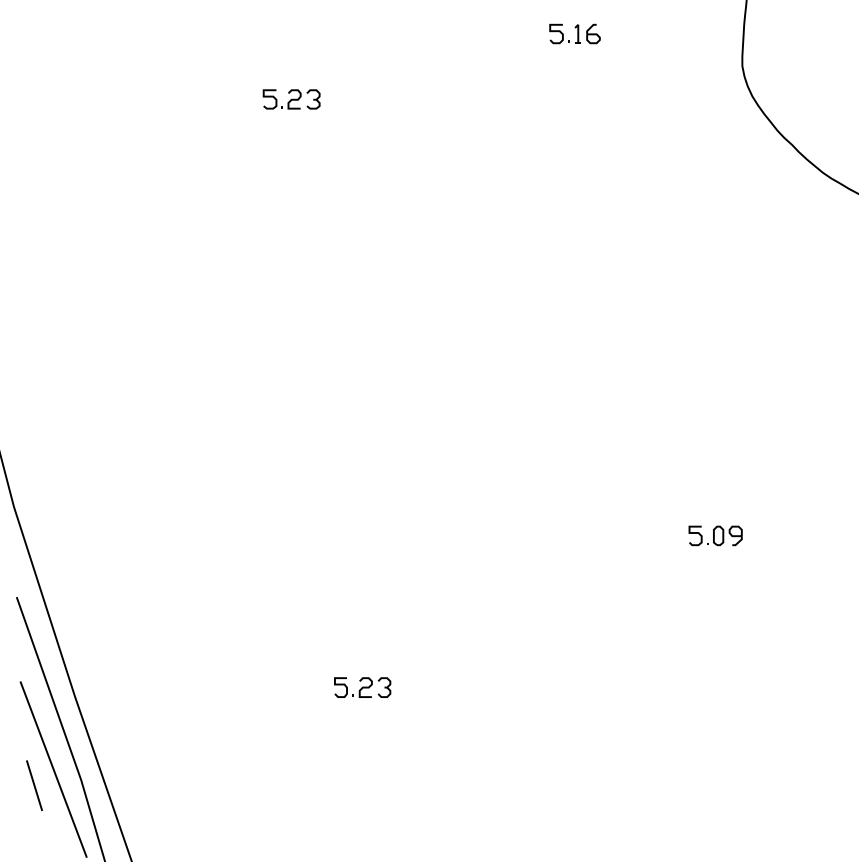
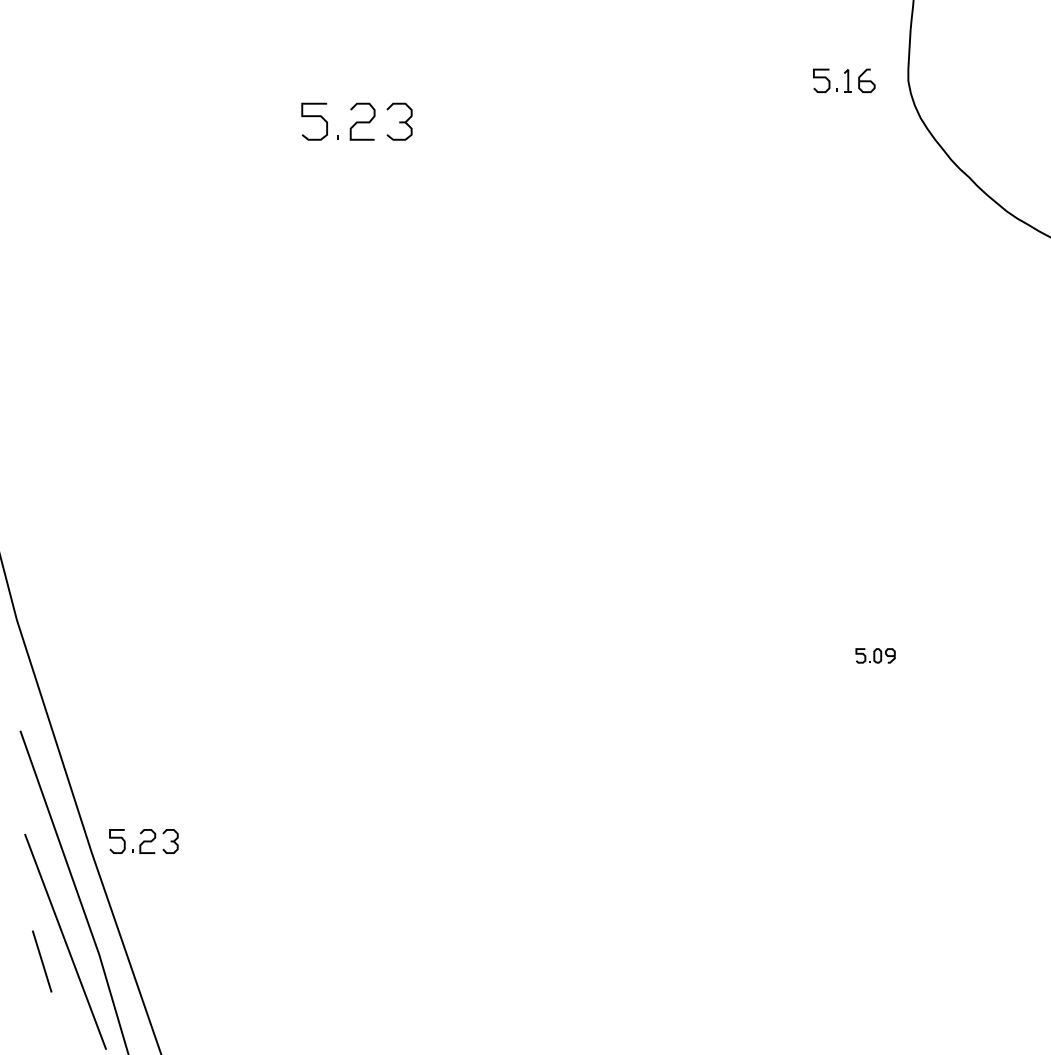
part: (574, 33) -> (843, 80), moved
part: (291, 99) -> (356, 121), size x1.6
part: (715, 535) -> (875, 655), size x0.6
part: (362, 687) -> (143, 841), moved

